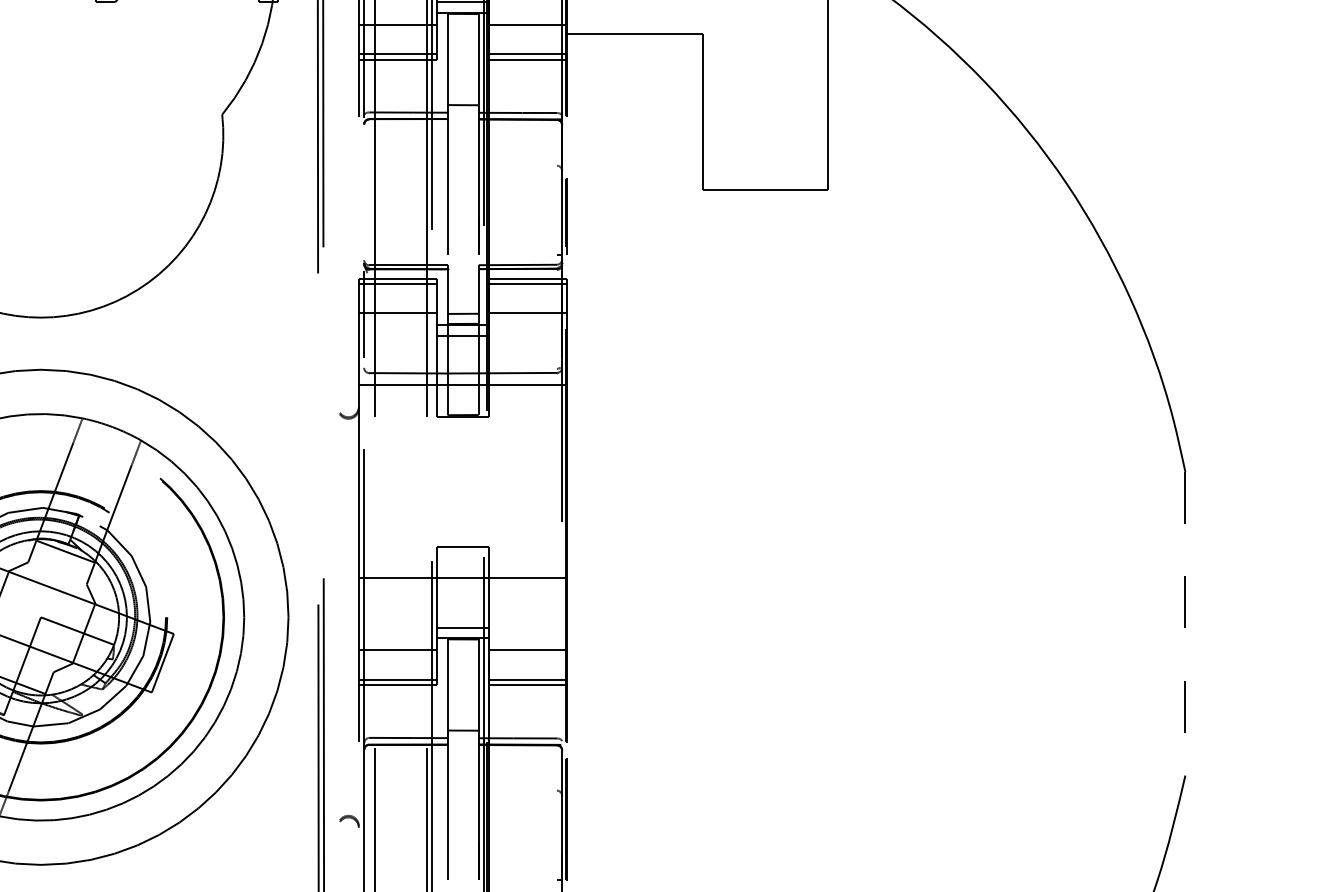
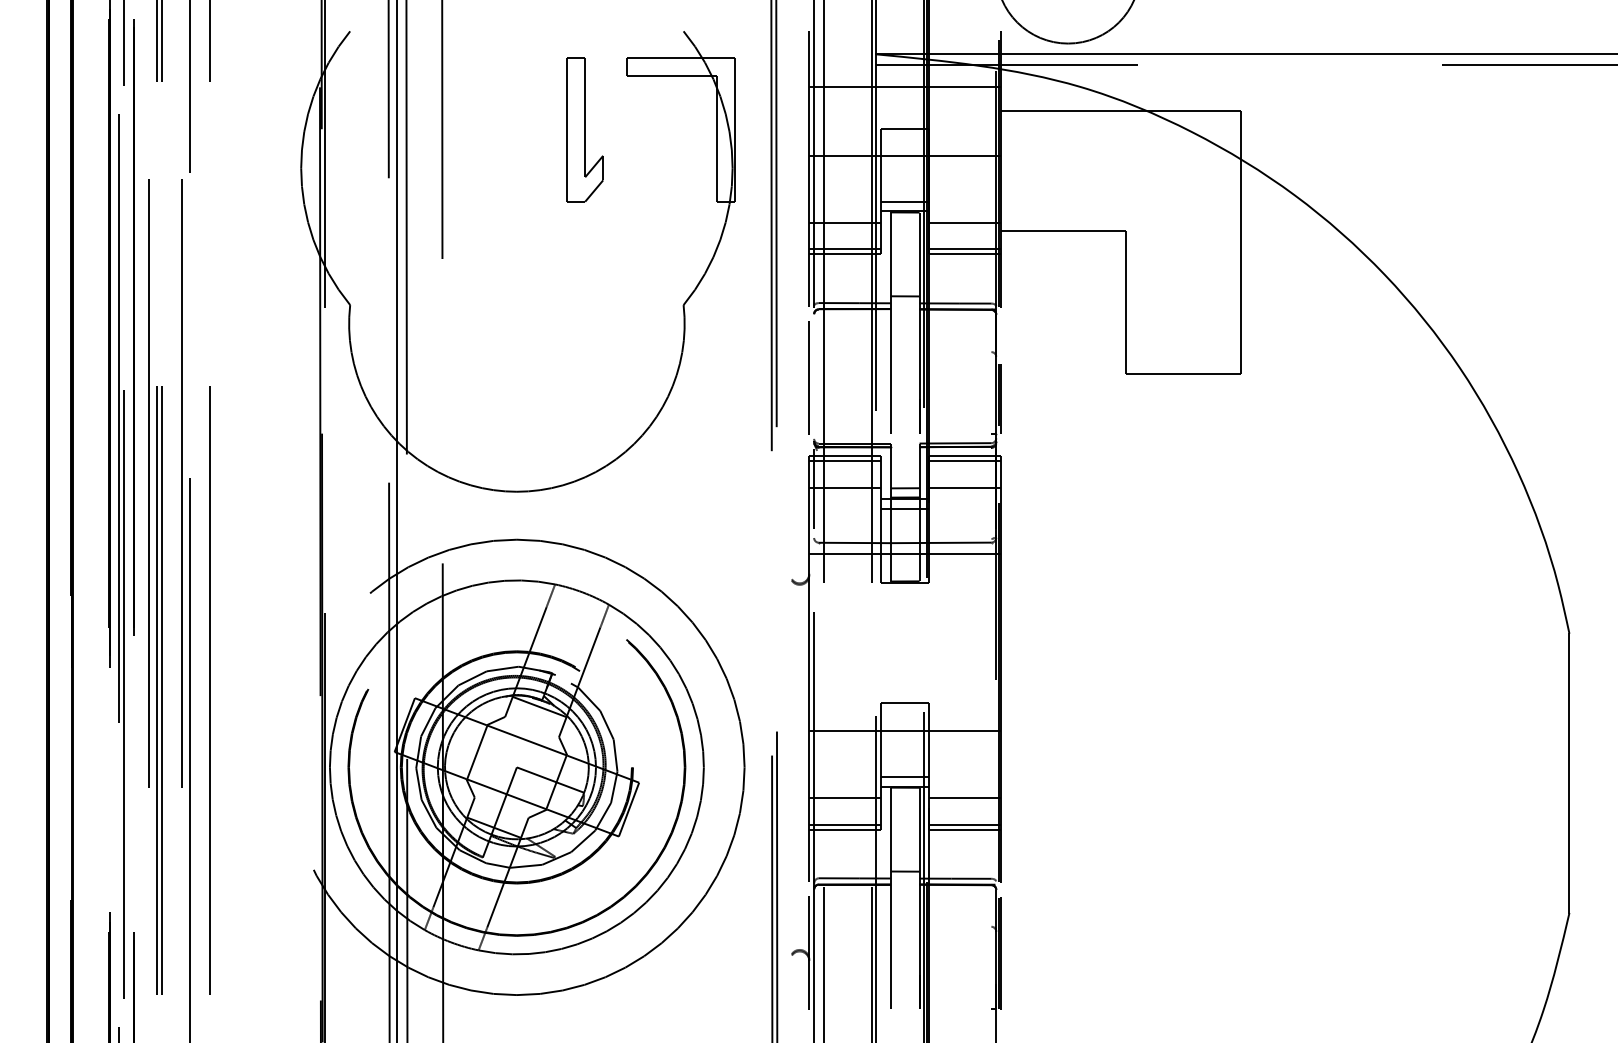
line: (359, 193) -> (809, 377), added
line: (1185, 623) -> (1569, 773), dashed -> solid
line: (359, 818) -> (809, 952), added

